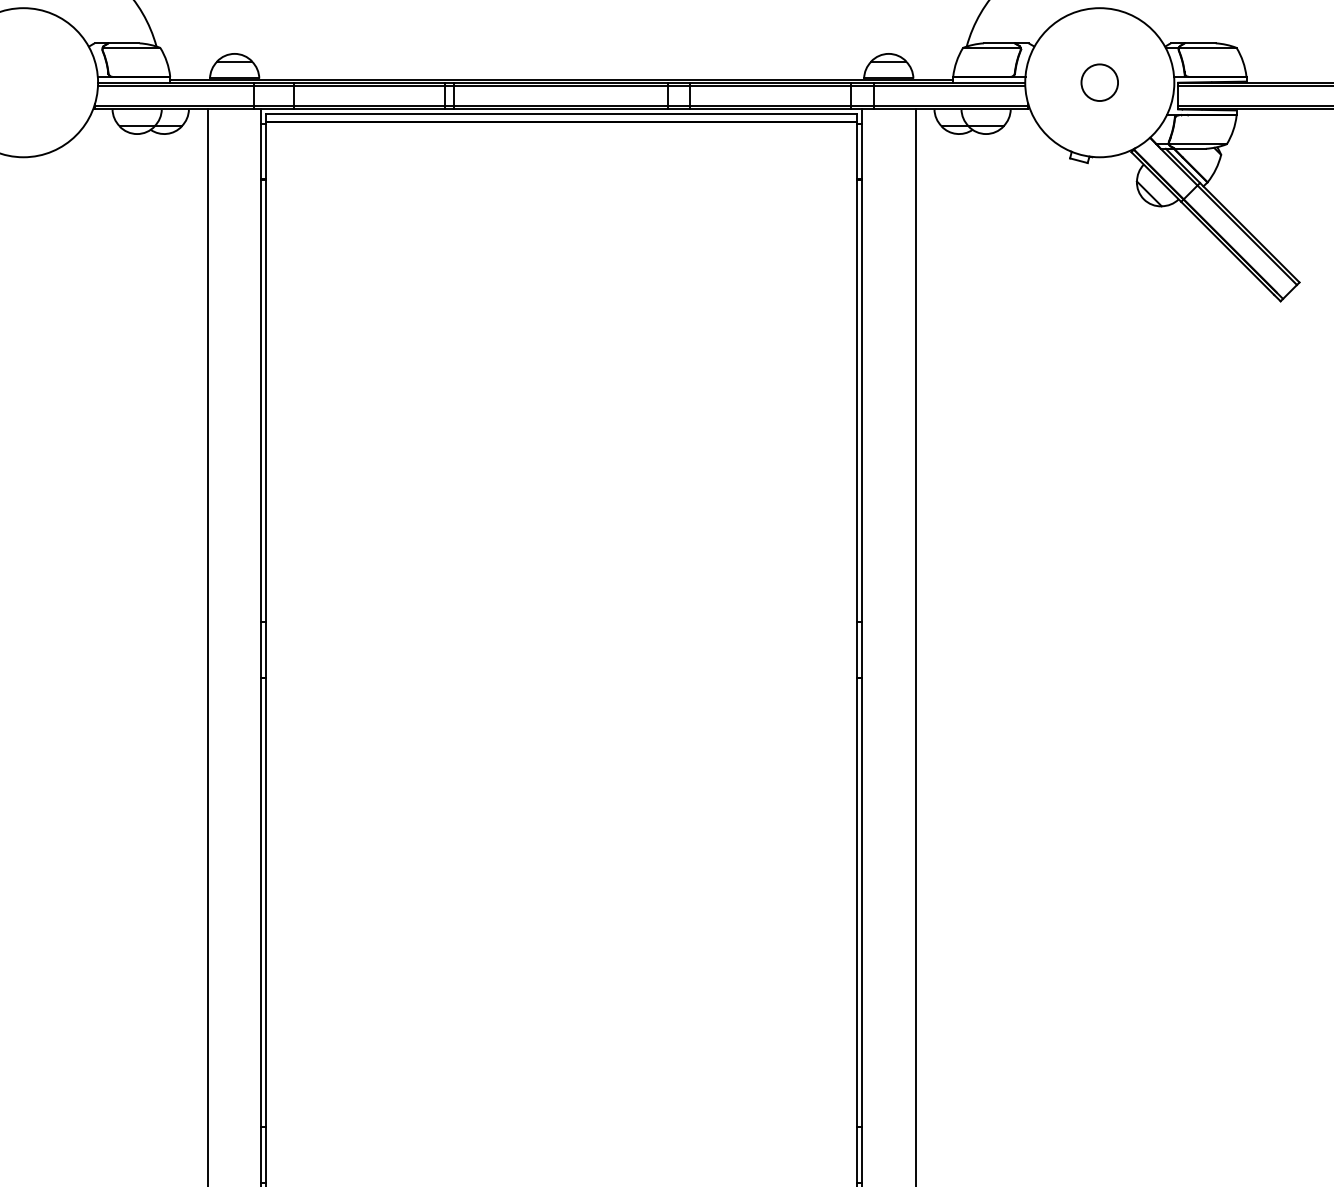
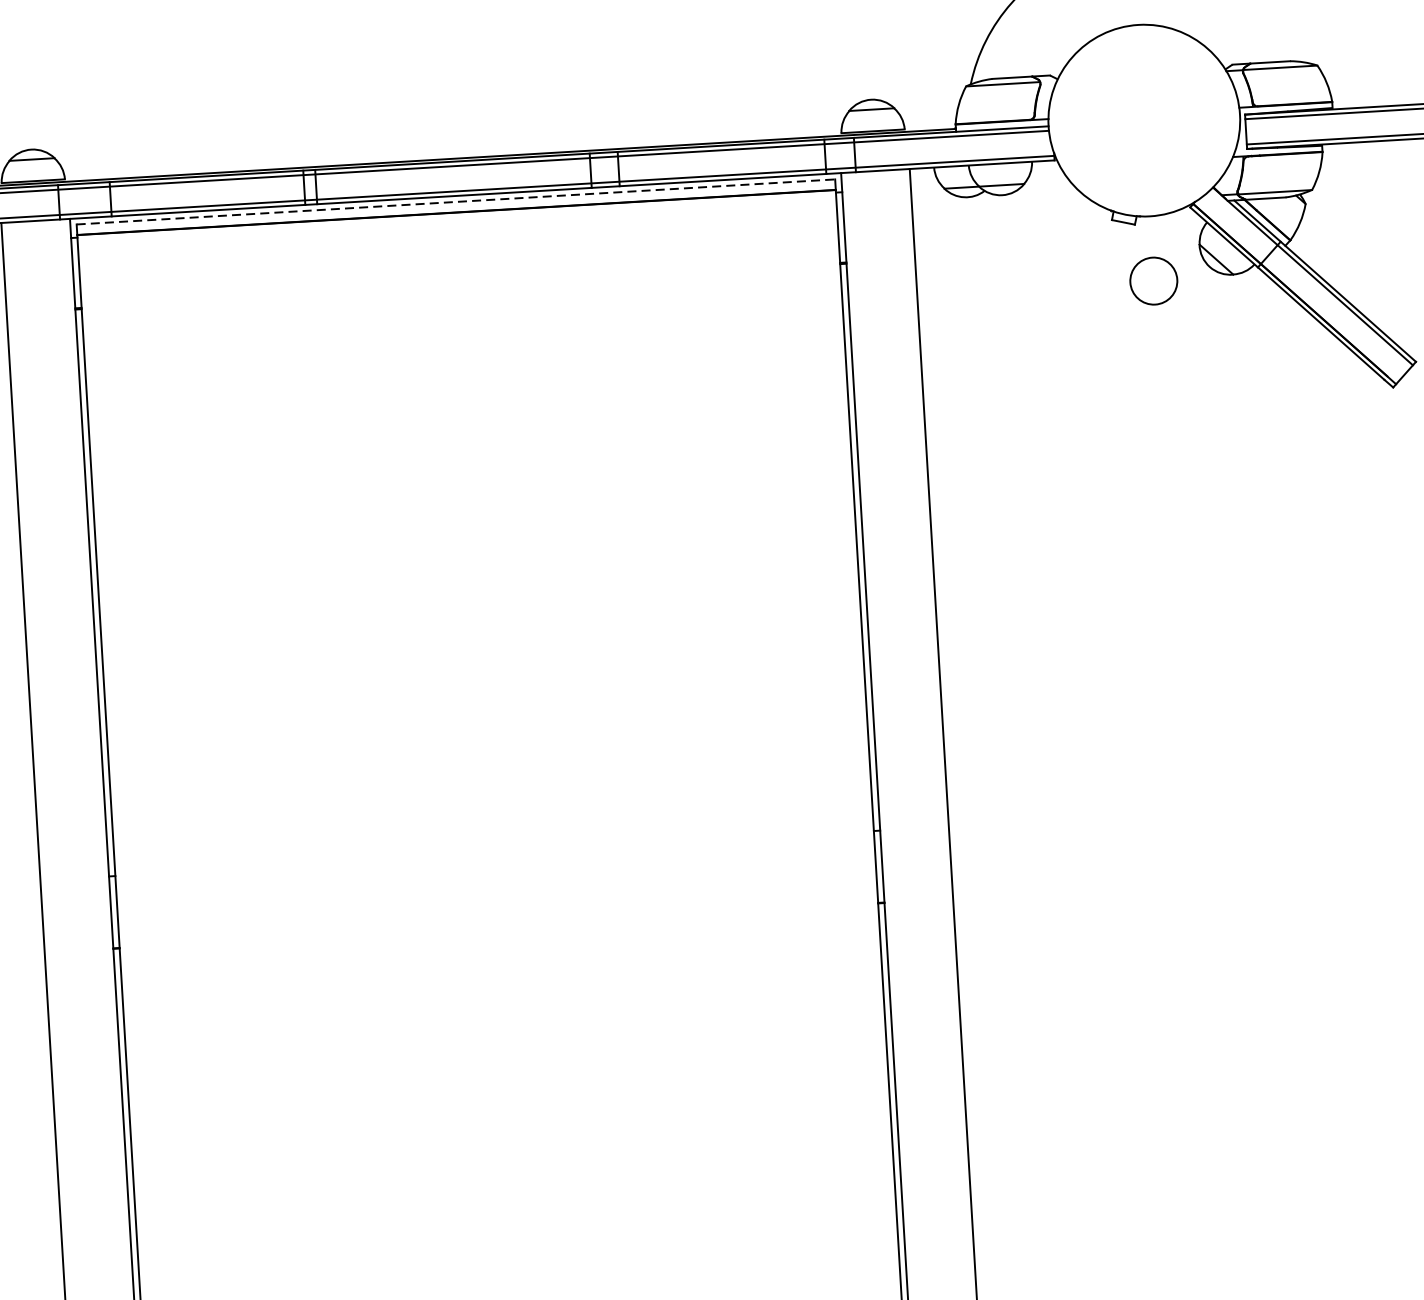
circle: (1099, 82) -> (1153, 280), moved
line: (562, 114) -> (456, 202), solid -> dashed

